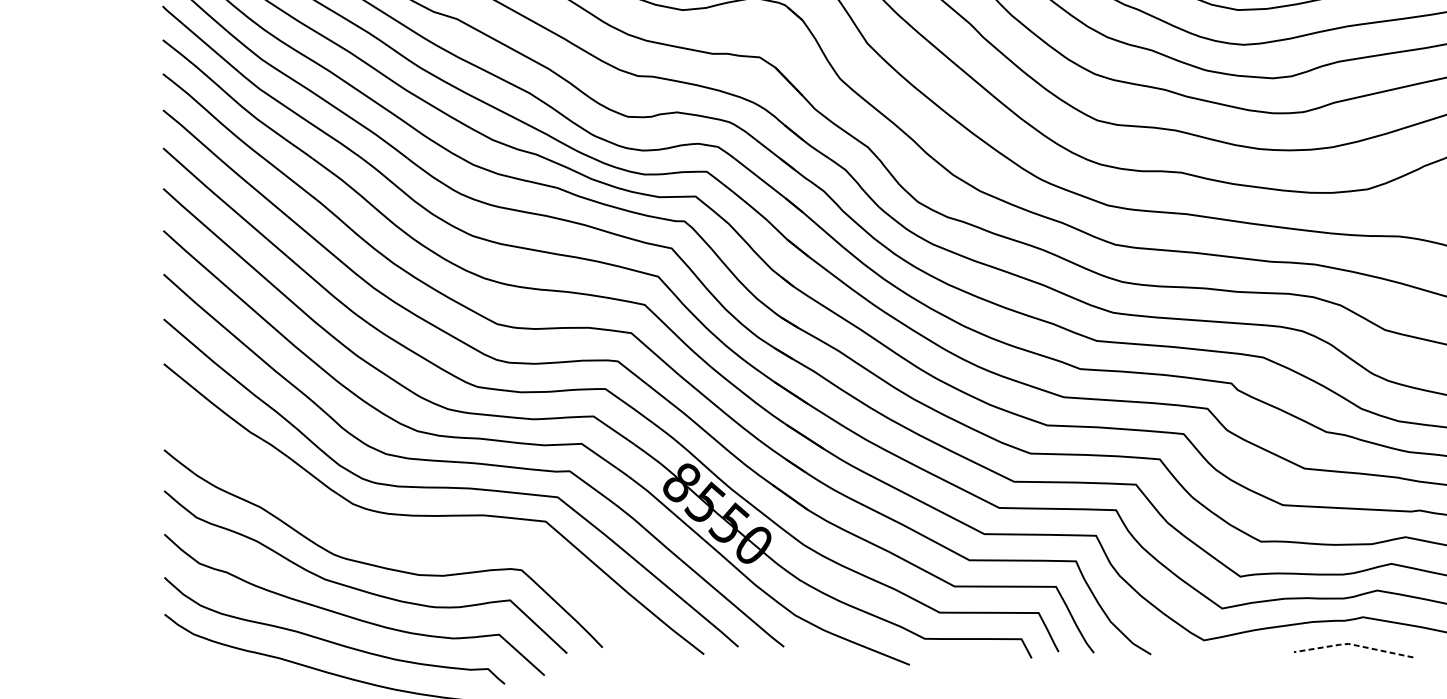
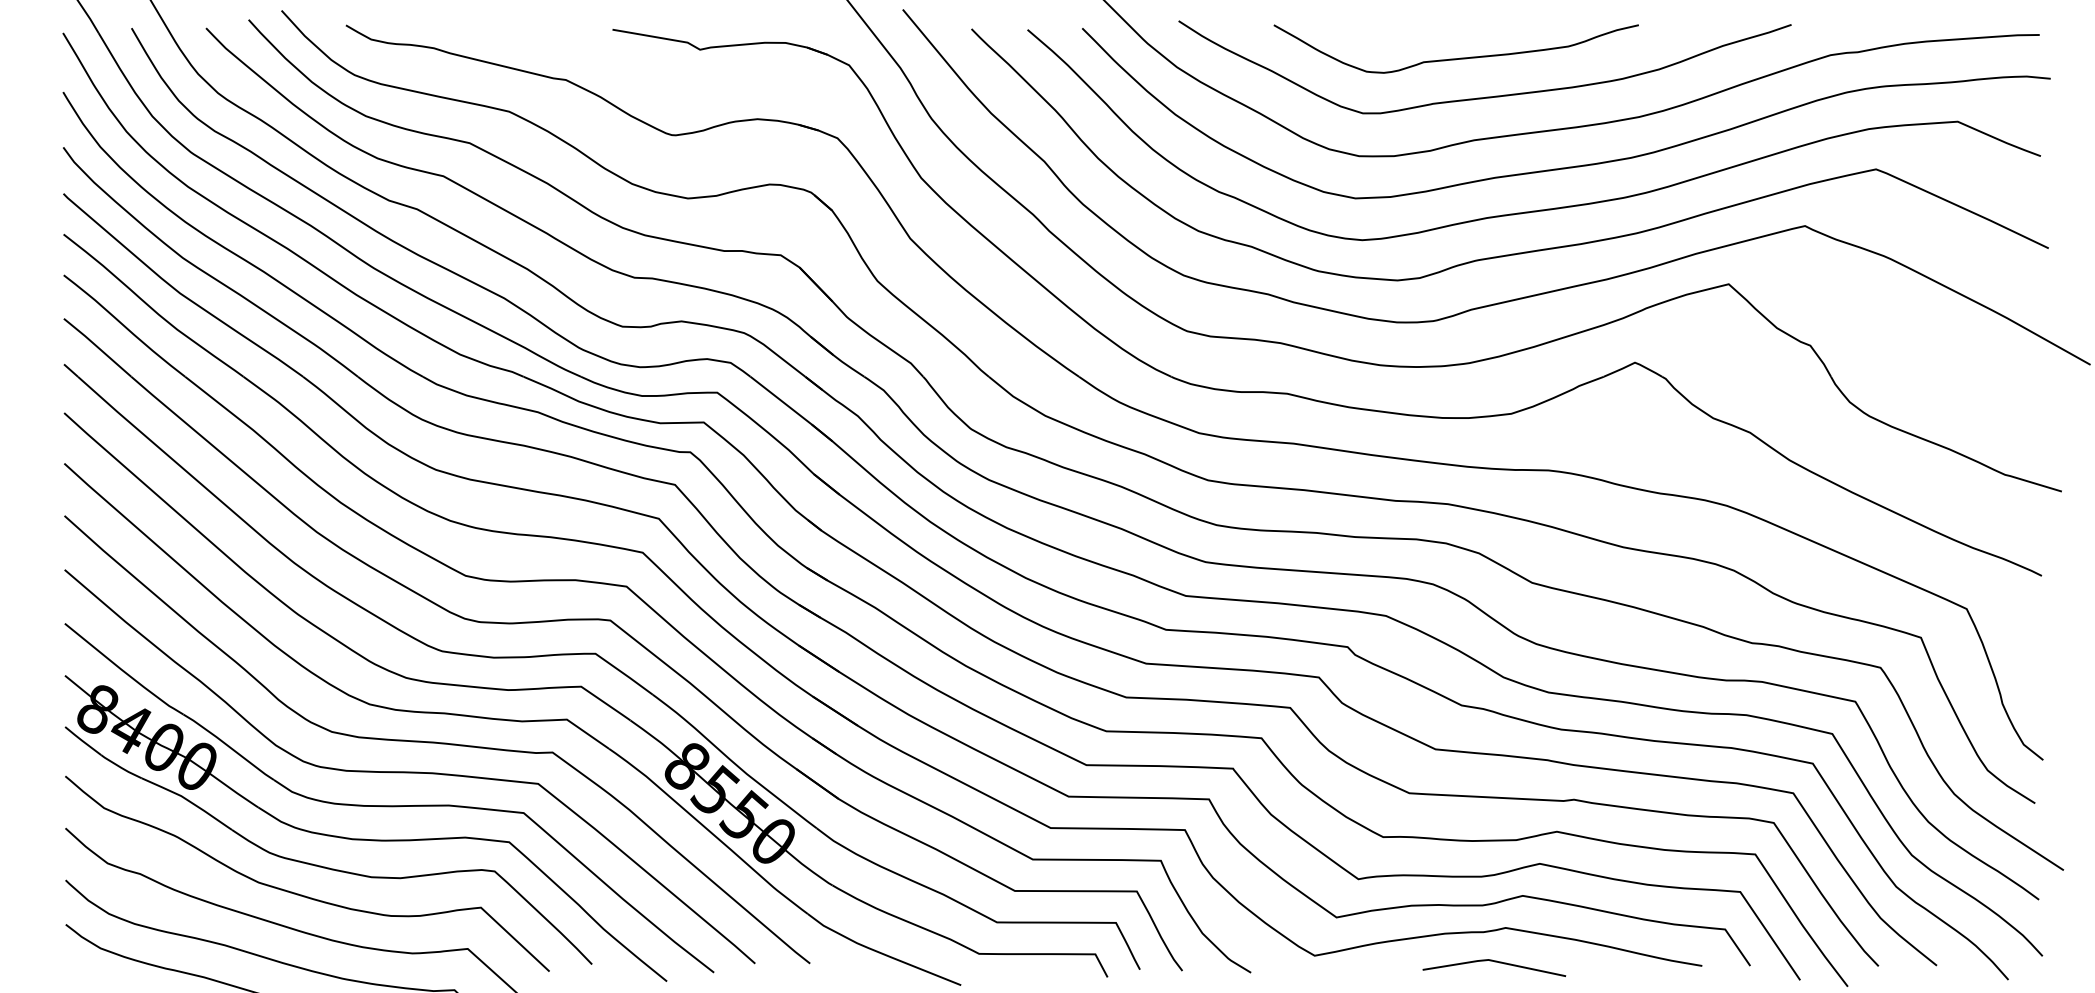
part: (413, 542) -> (364, 838), added
line: (1352, 644) -> (1493, 960), dashed -> solid

